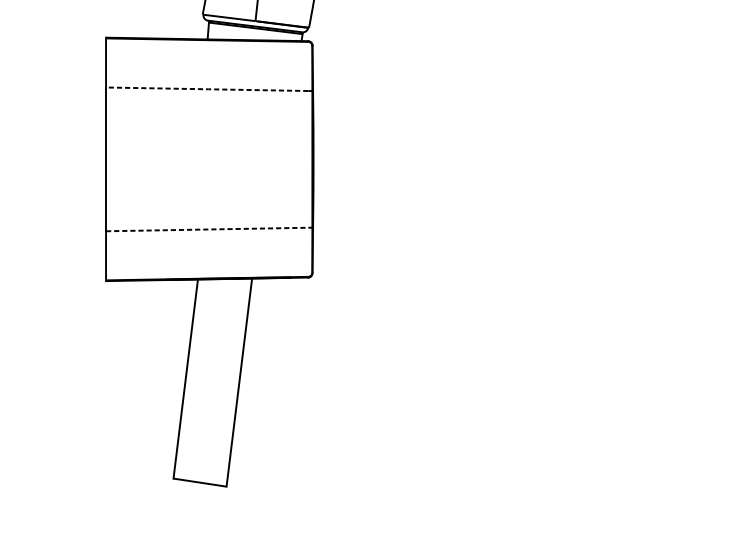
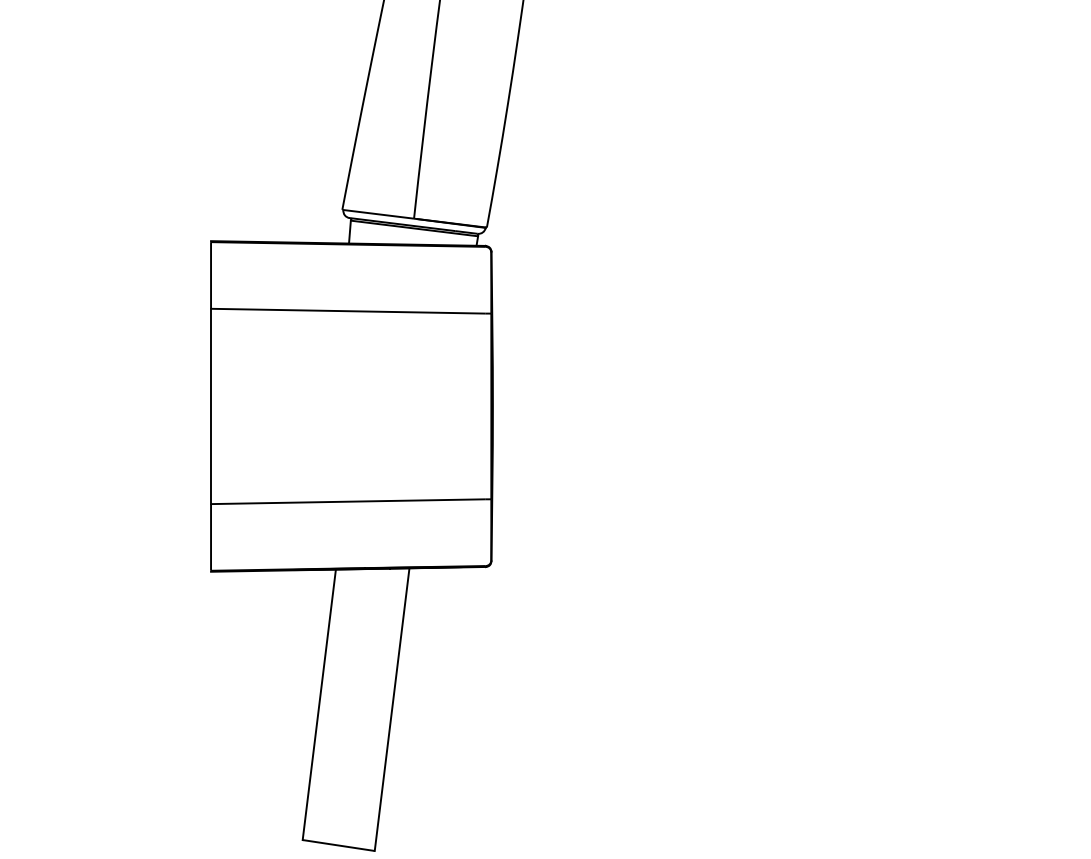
line: (207, 89) -> (349, 311), dashed -> solid
line: (207, 229) -> (349, 501), dashed -> solid

